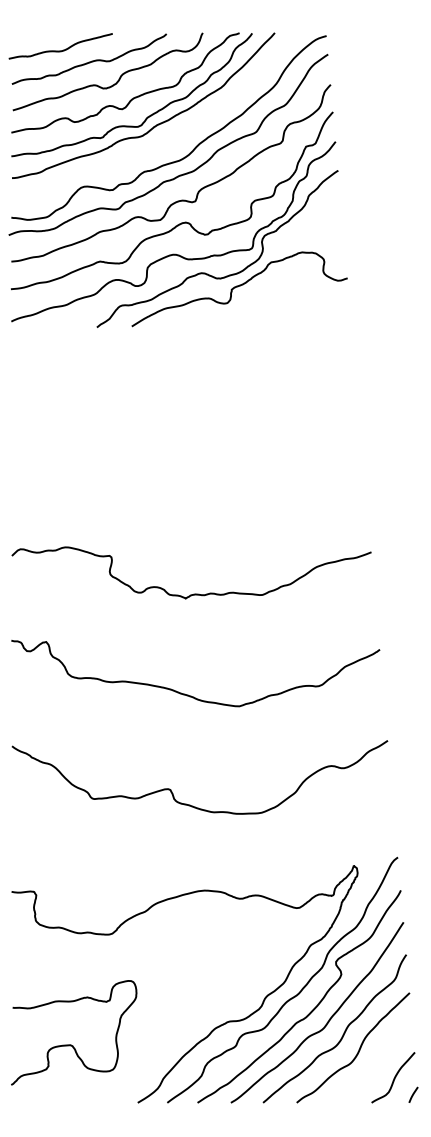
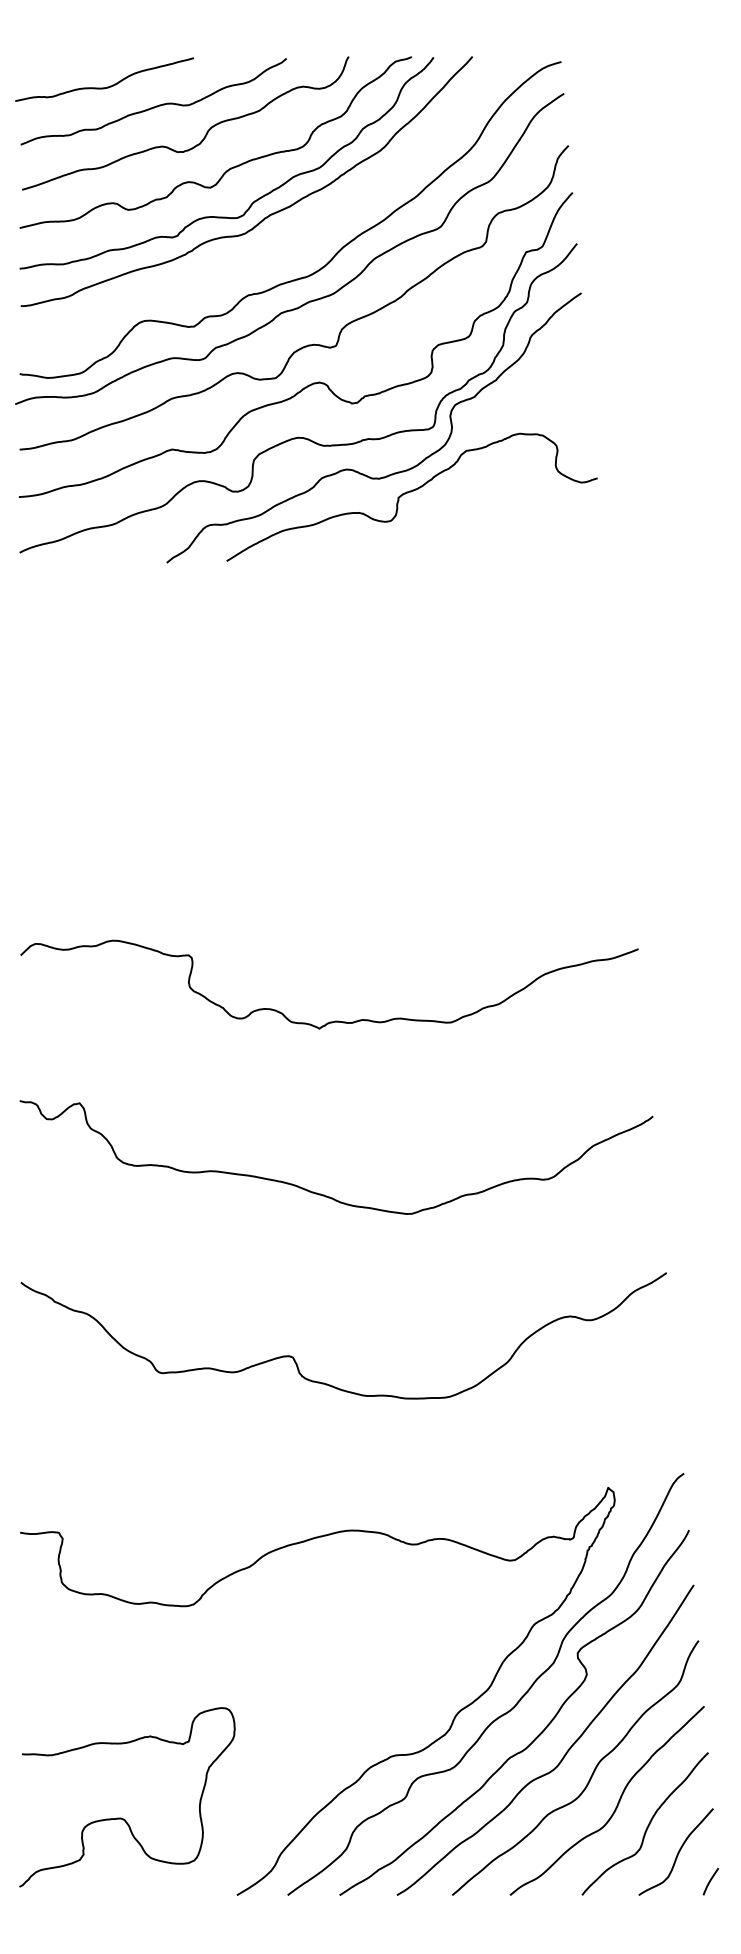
curve: (71, 1044) -> (123, 1817), moved
curve: (376, 1061) -> (647, 1824), added

